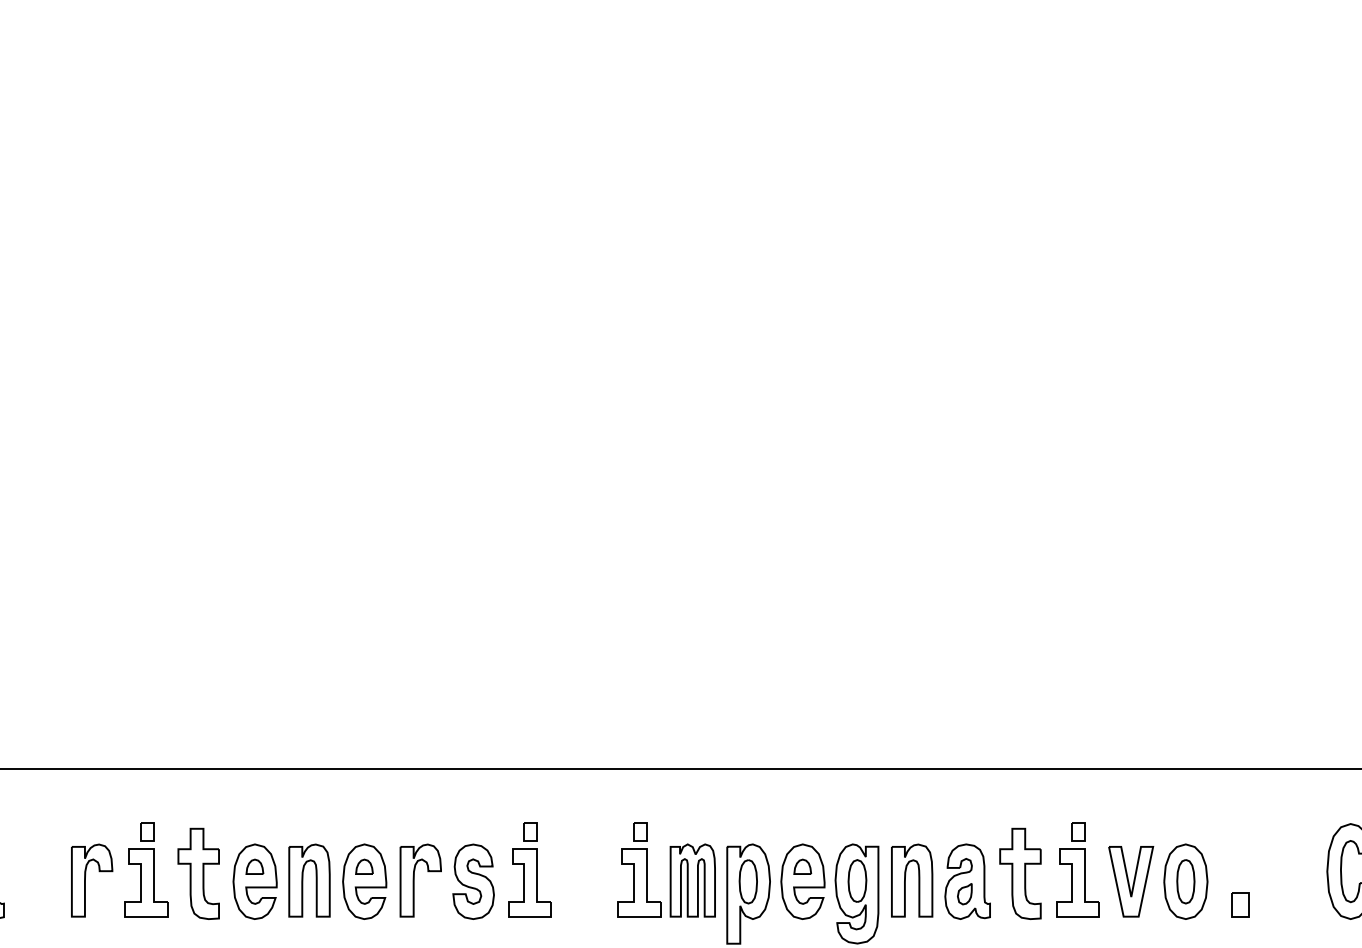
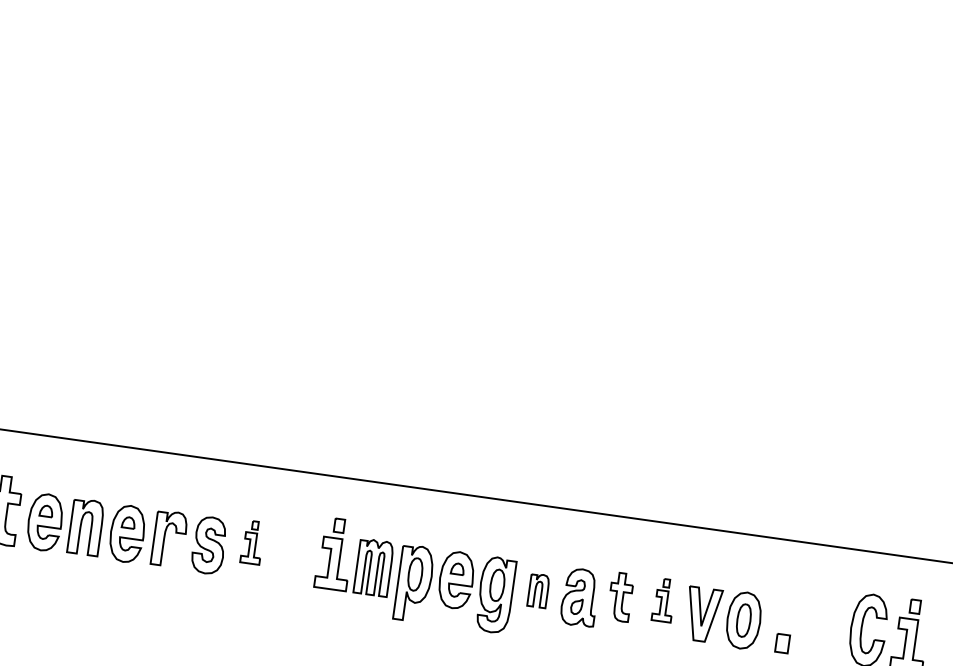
part: (529, 869) -> (252, 542), size x0.6
part: (1077, 869) -> (663, 599), size x0.6
part: (1020, 873) -> (620, 596), size x0.7
part: (912, 880) -> (538, 590), size x0.6

